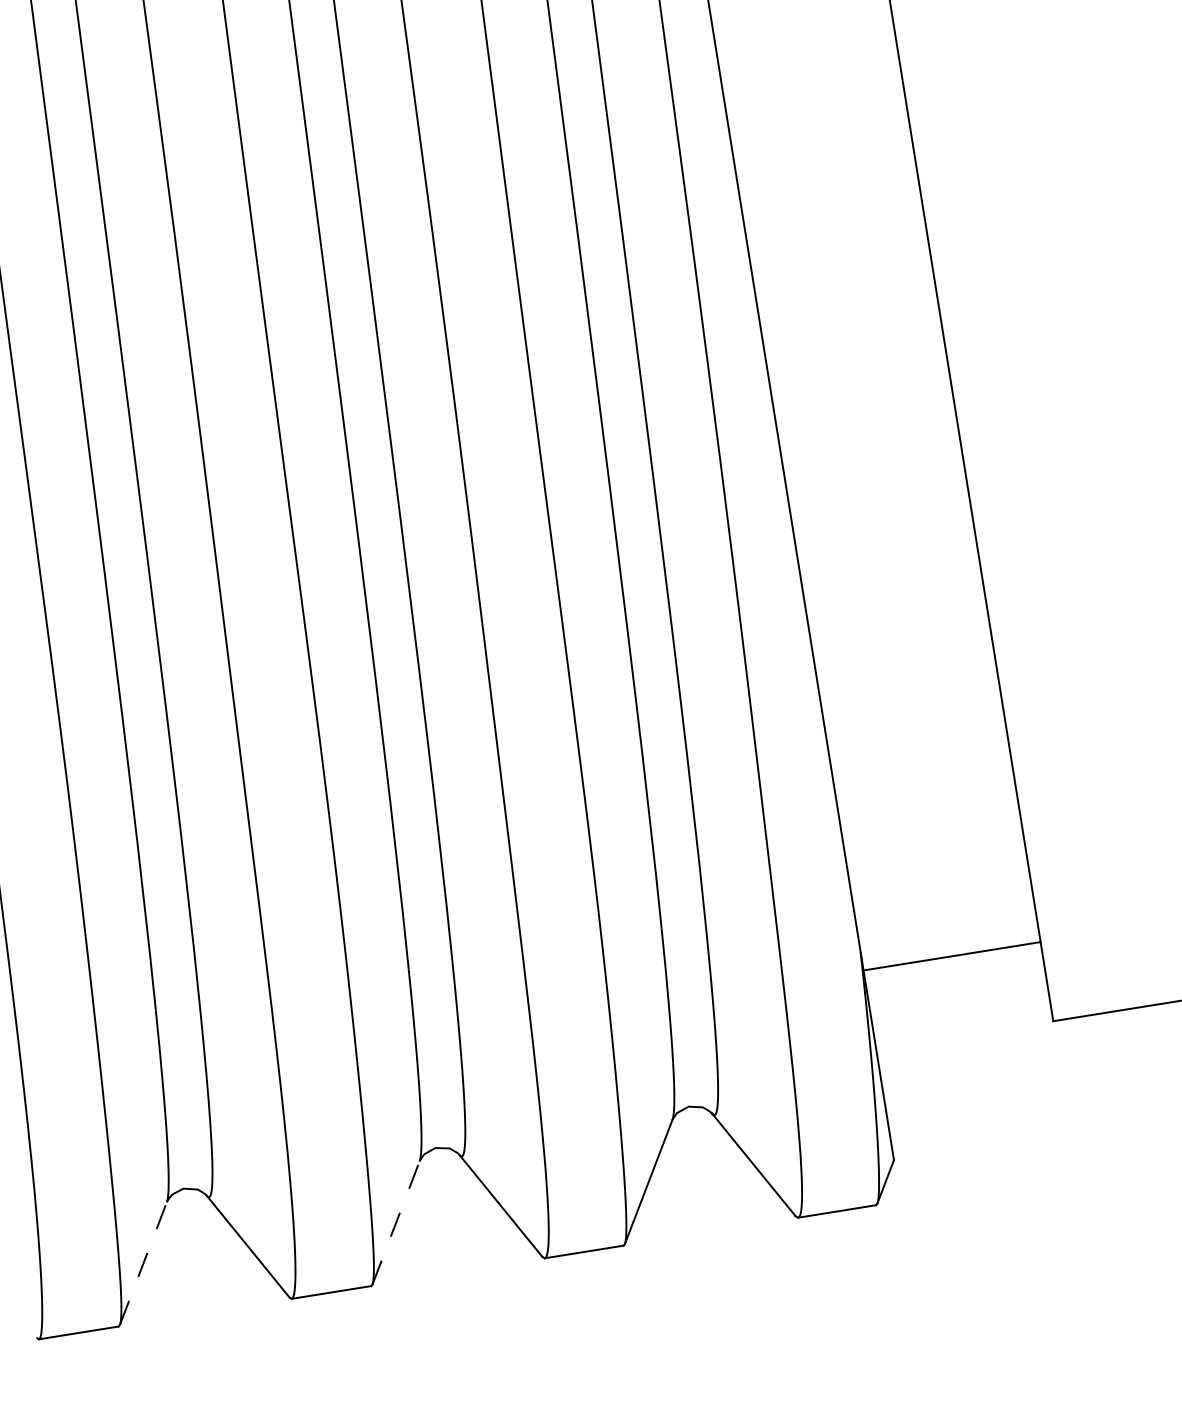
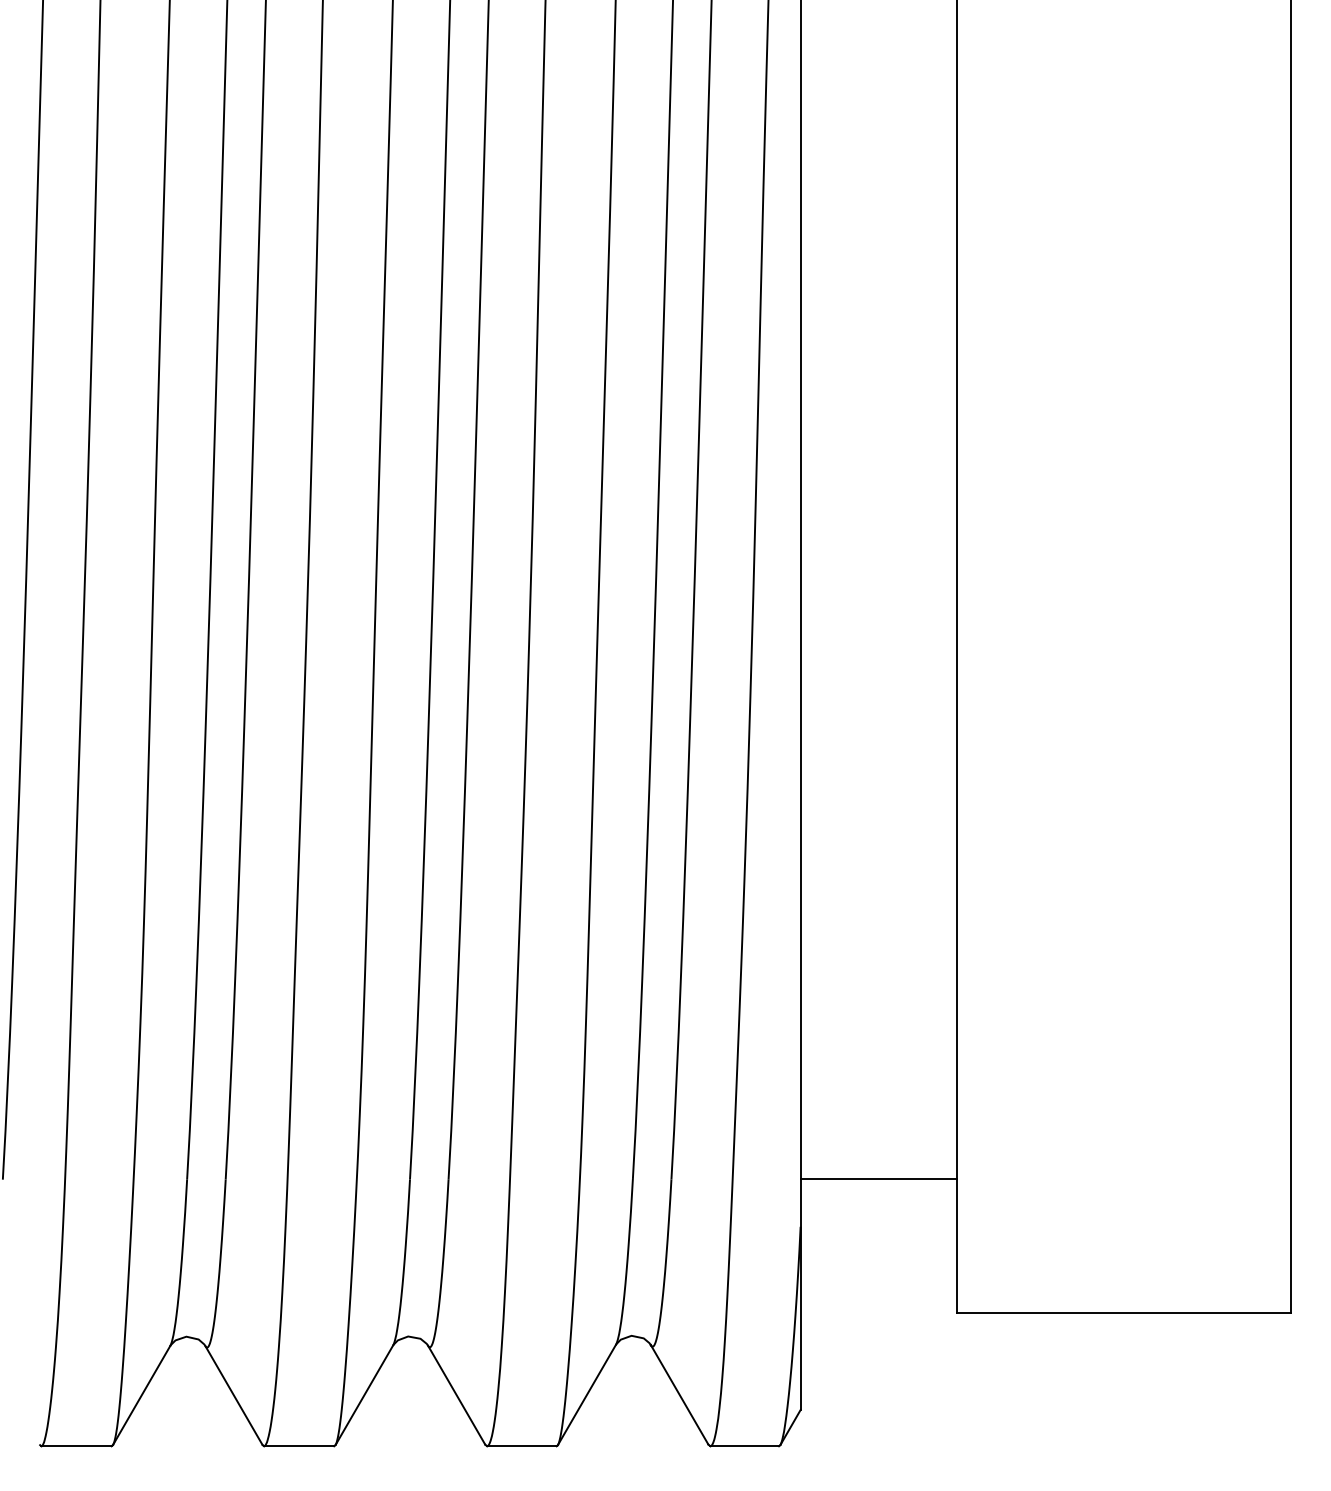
line: (951, 955) -> (878, 1178), moved
line: (396, 1222) -> (364, 1395), dashed -> solid
line: (143, 1263) -> (141, 1395), dashed -> solid

